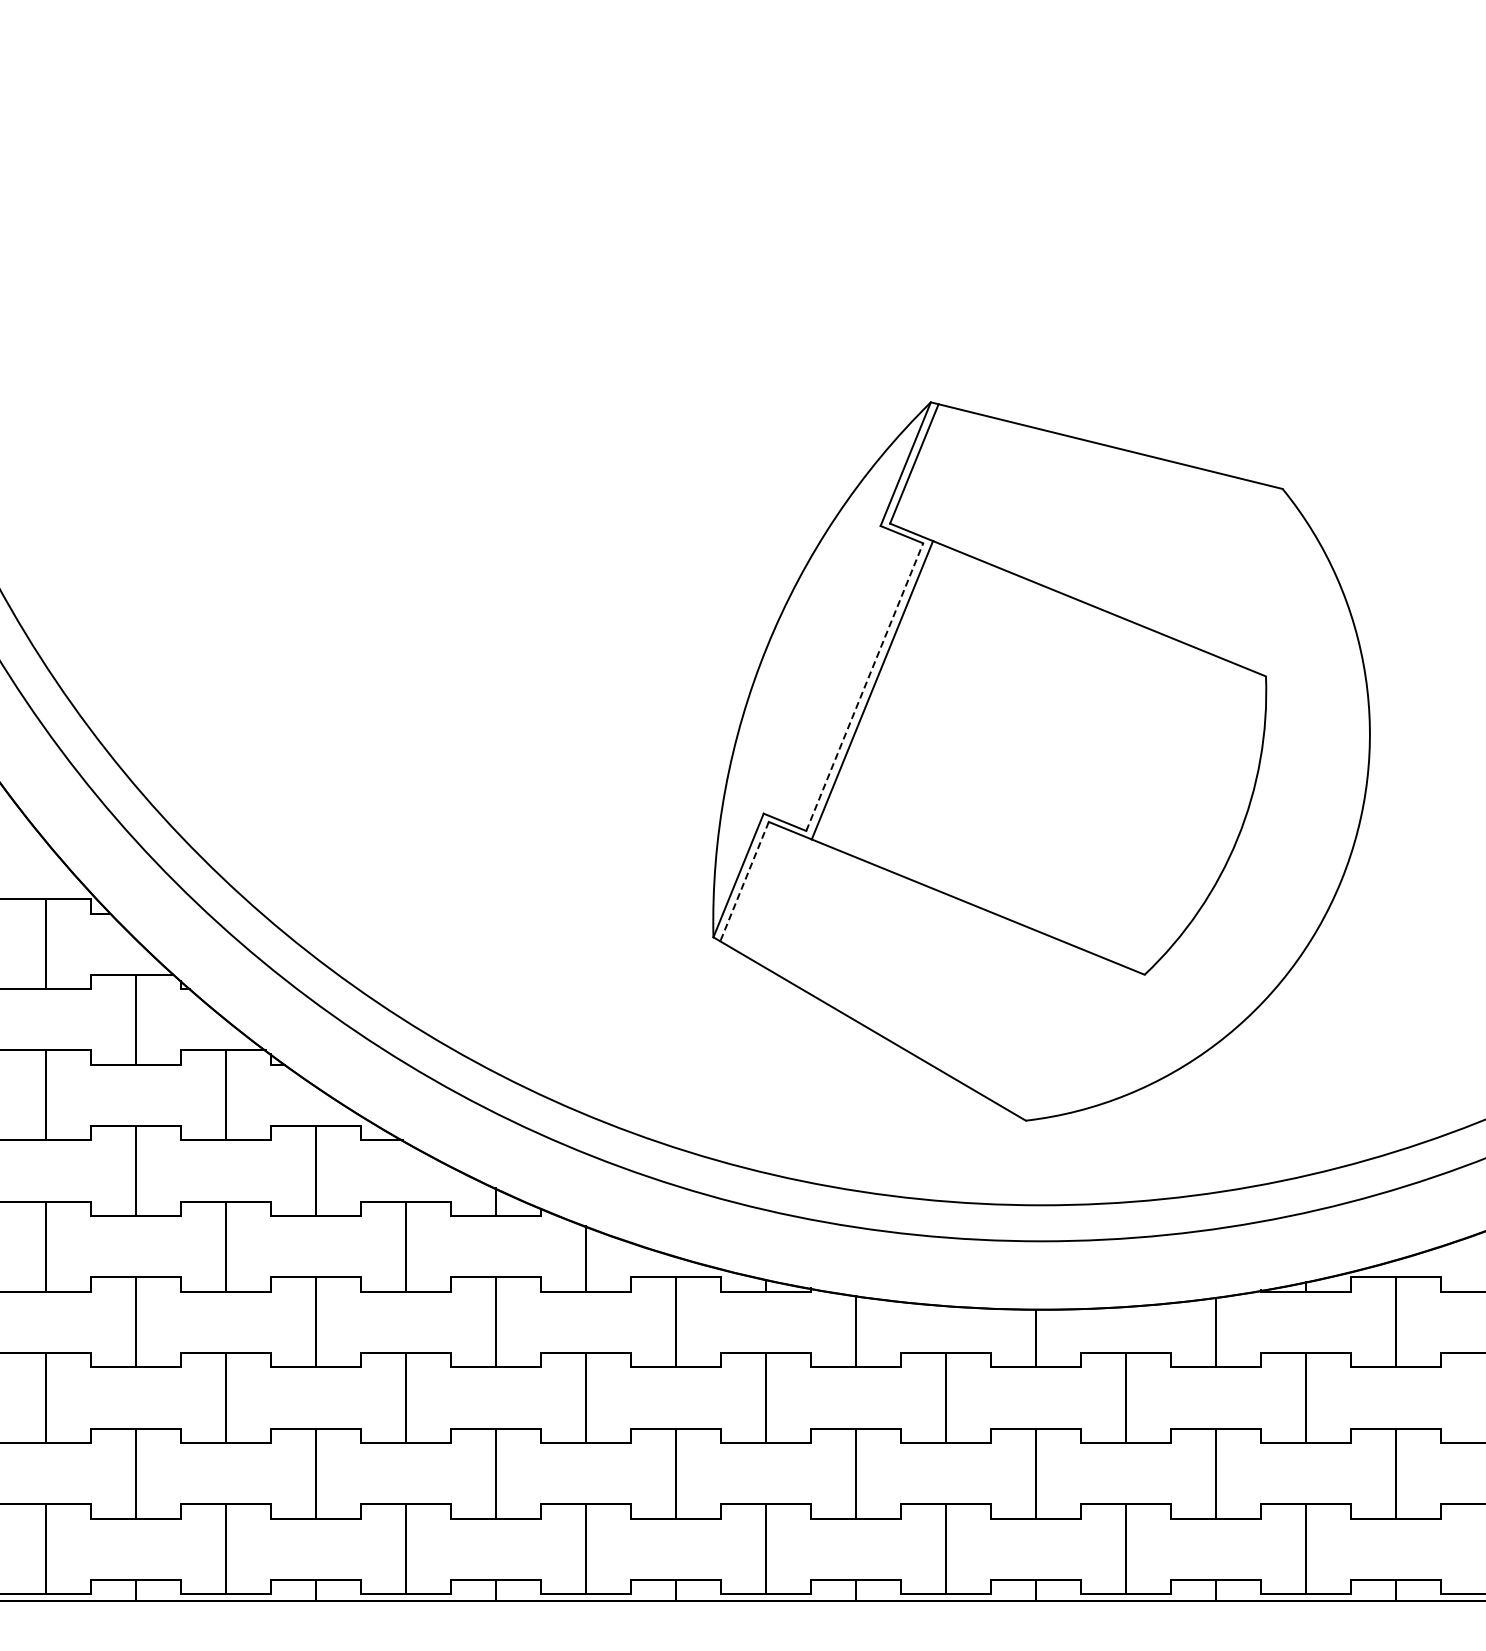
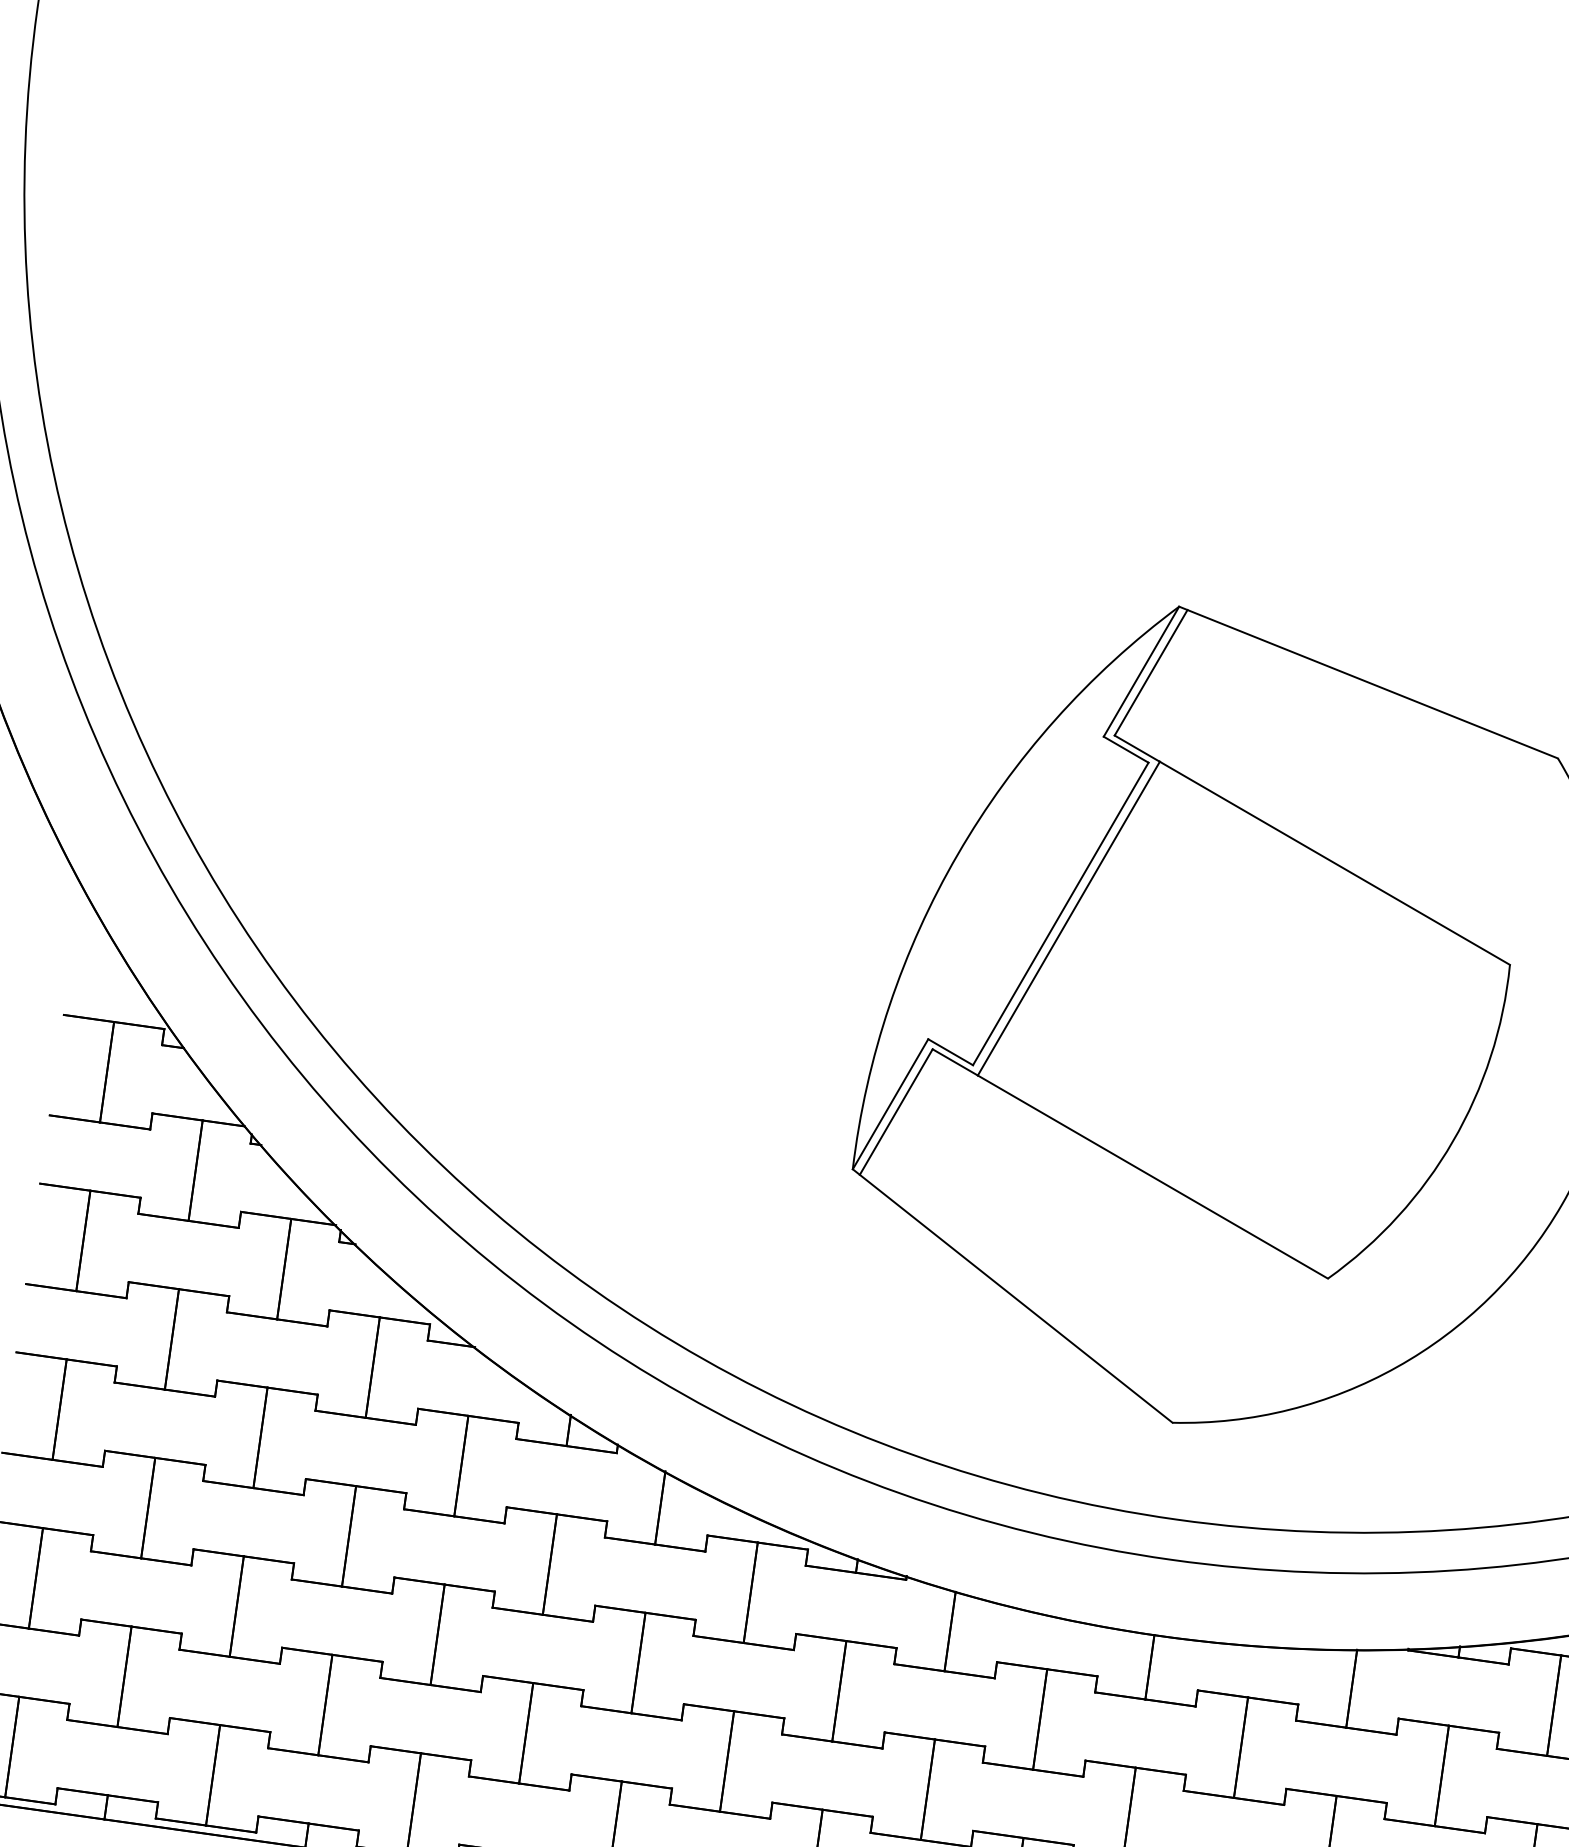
line: (864, 686) -> (1060, 913), dashed -> solid
line: (744, 882) -> (896, 1112), dashed -> solid

